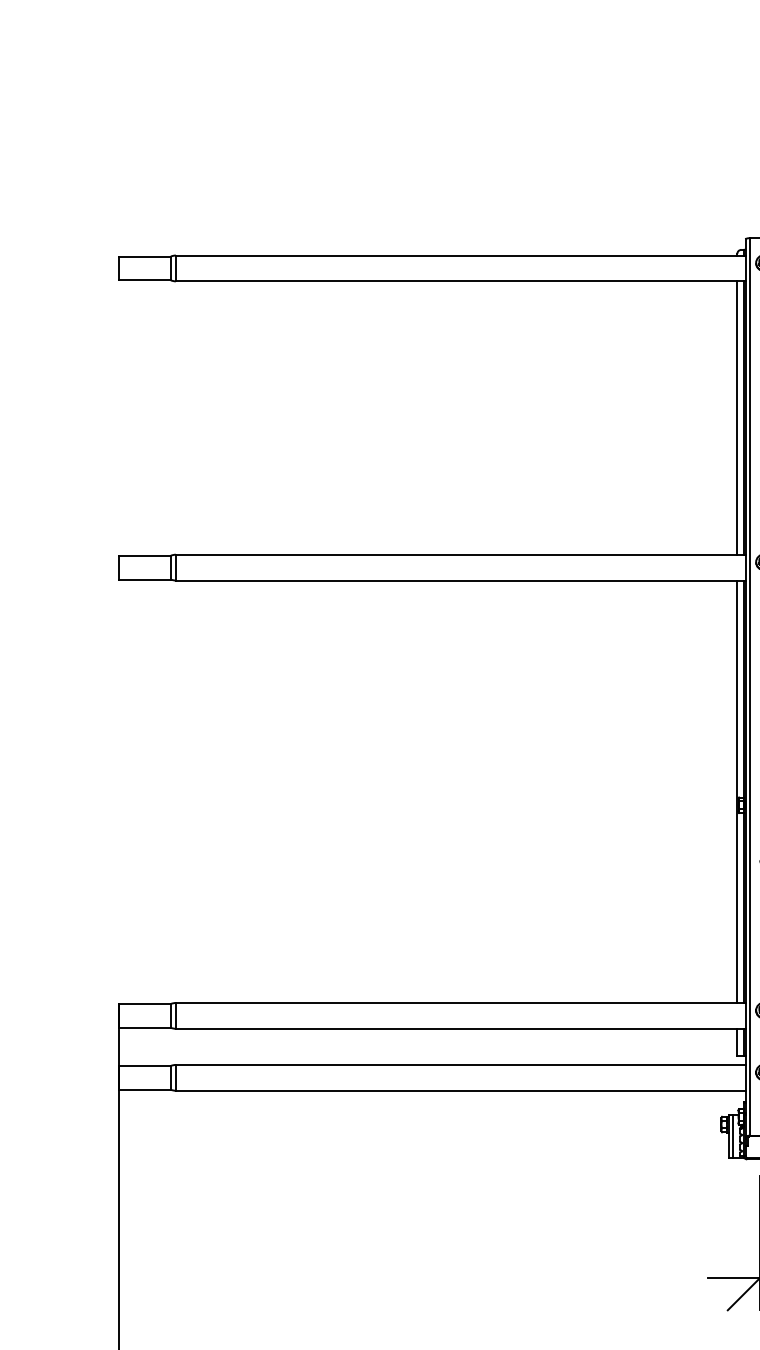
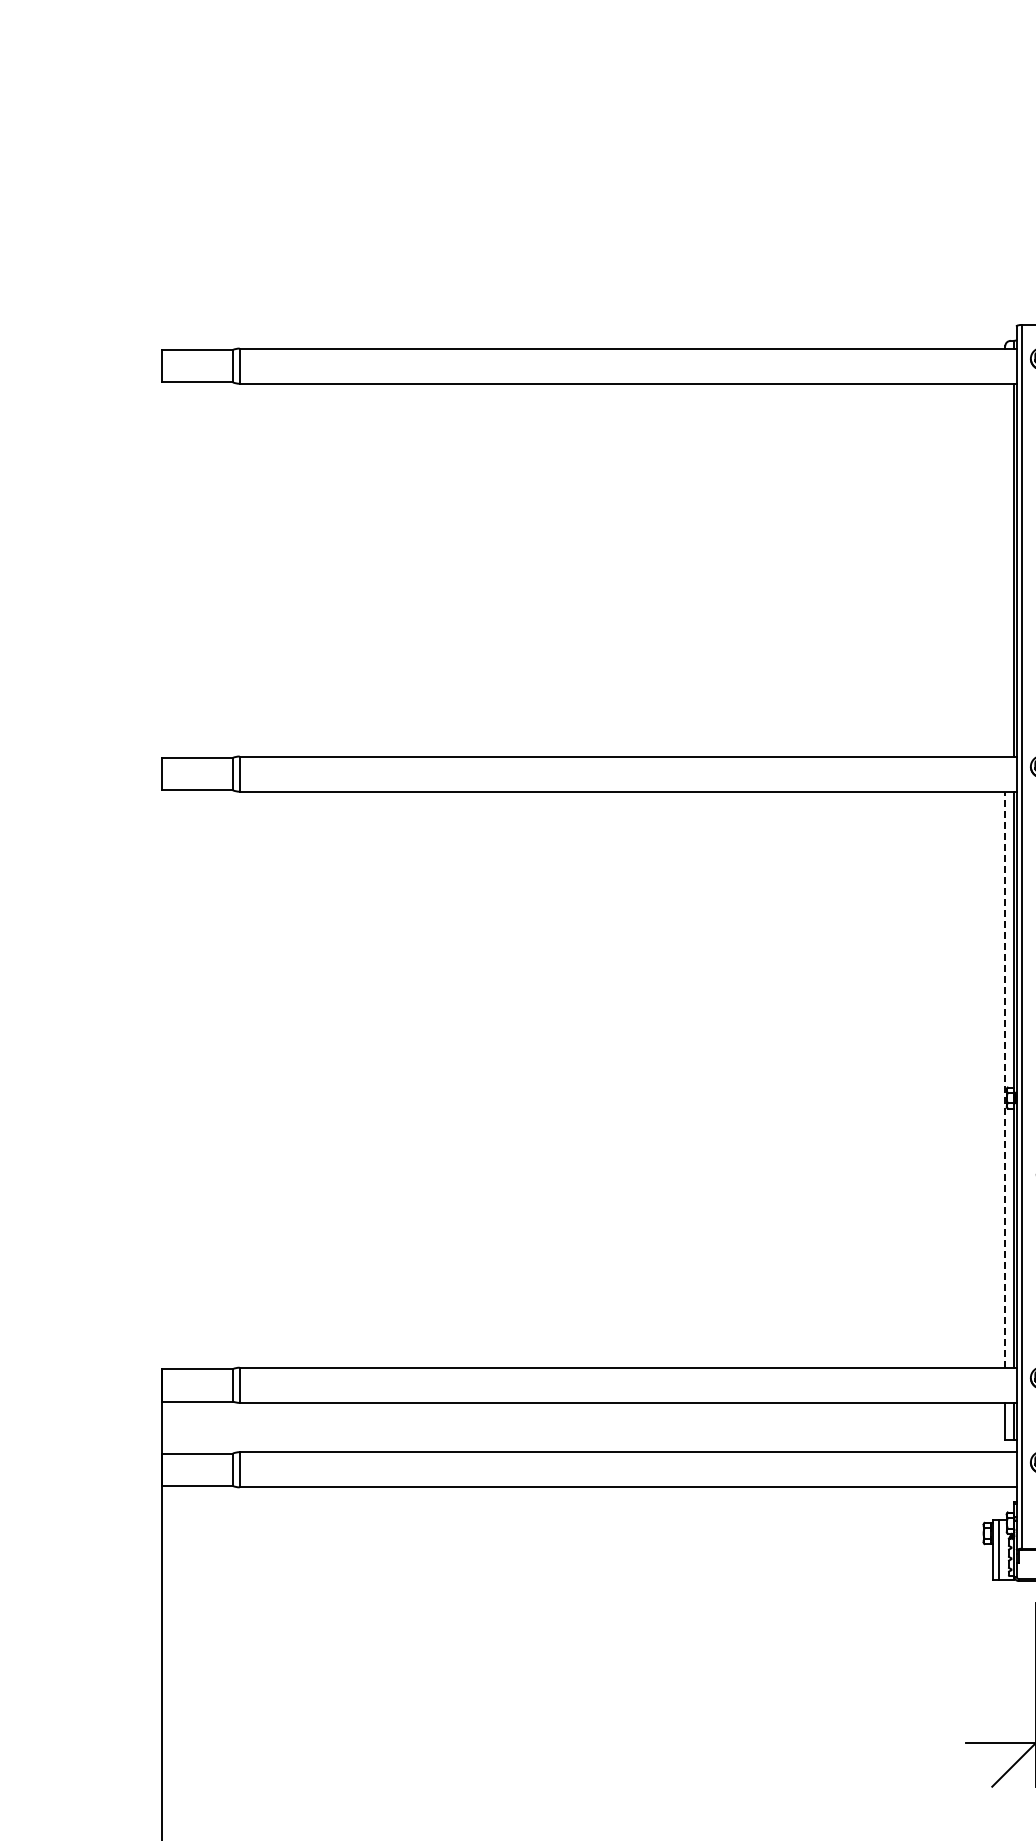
line: (737, 417) -> (1005, 569), removed
line: (737, 791) -> (1005, 1079), solid -> dashed

